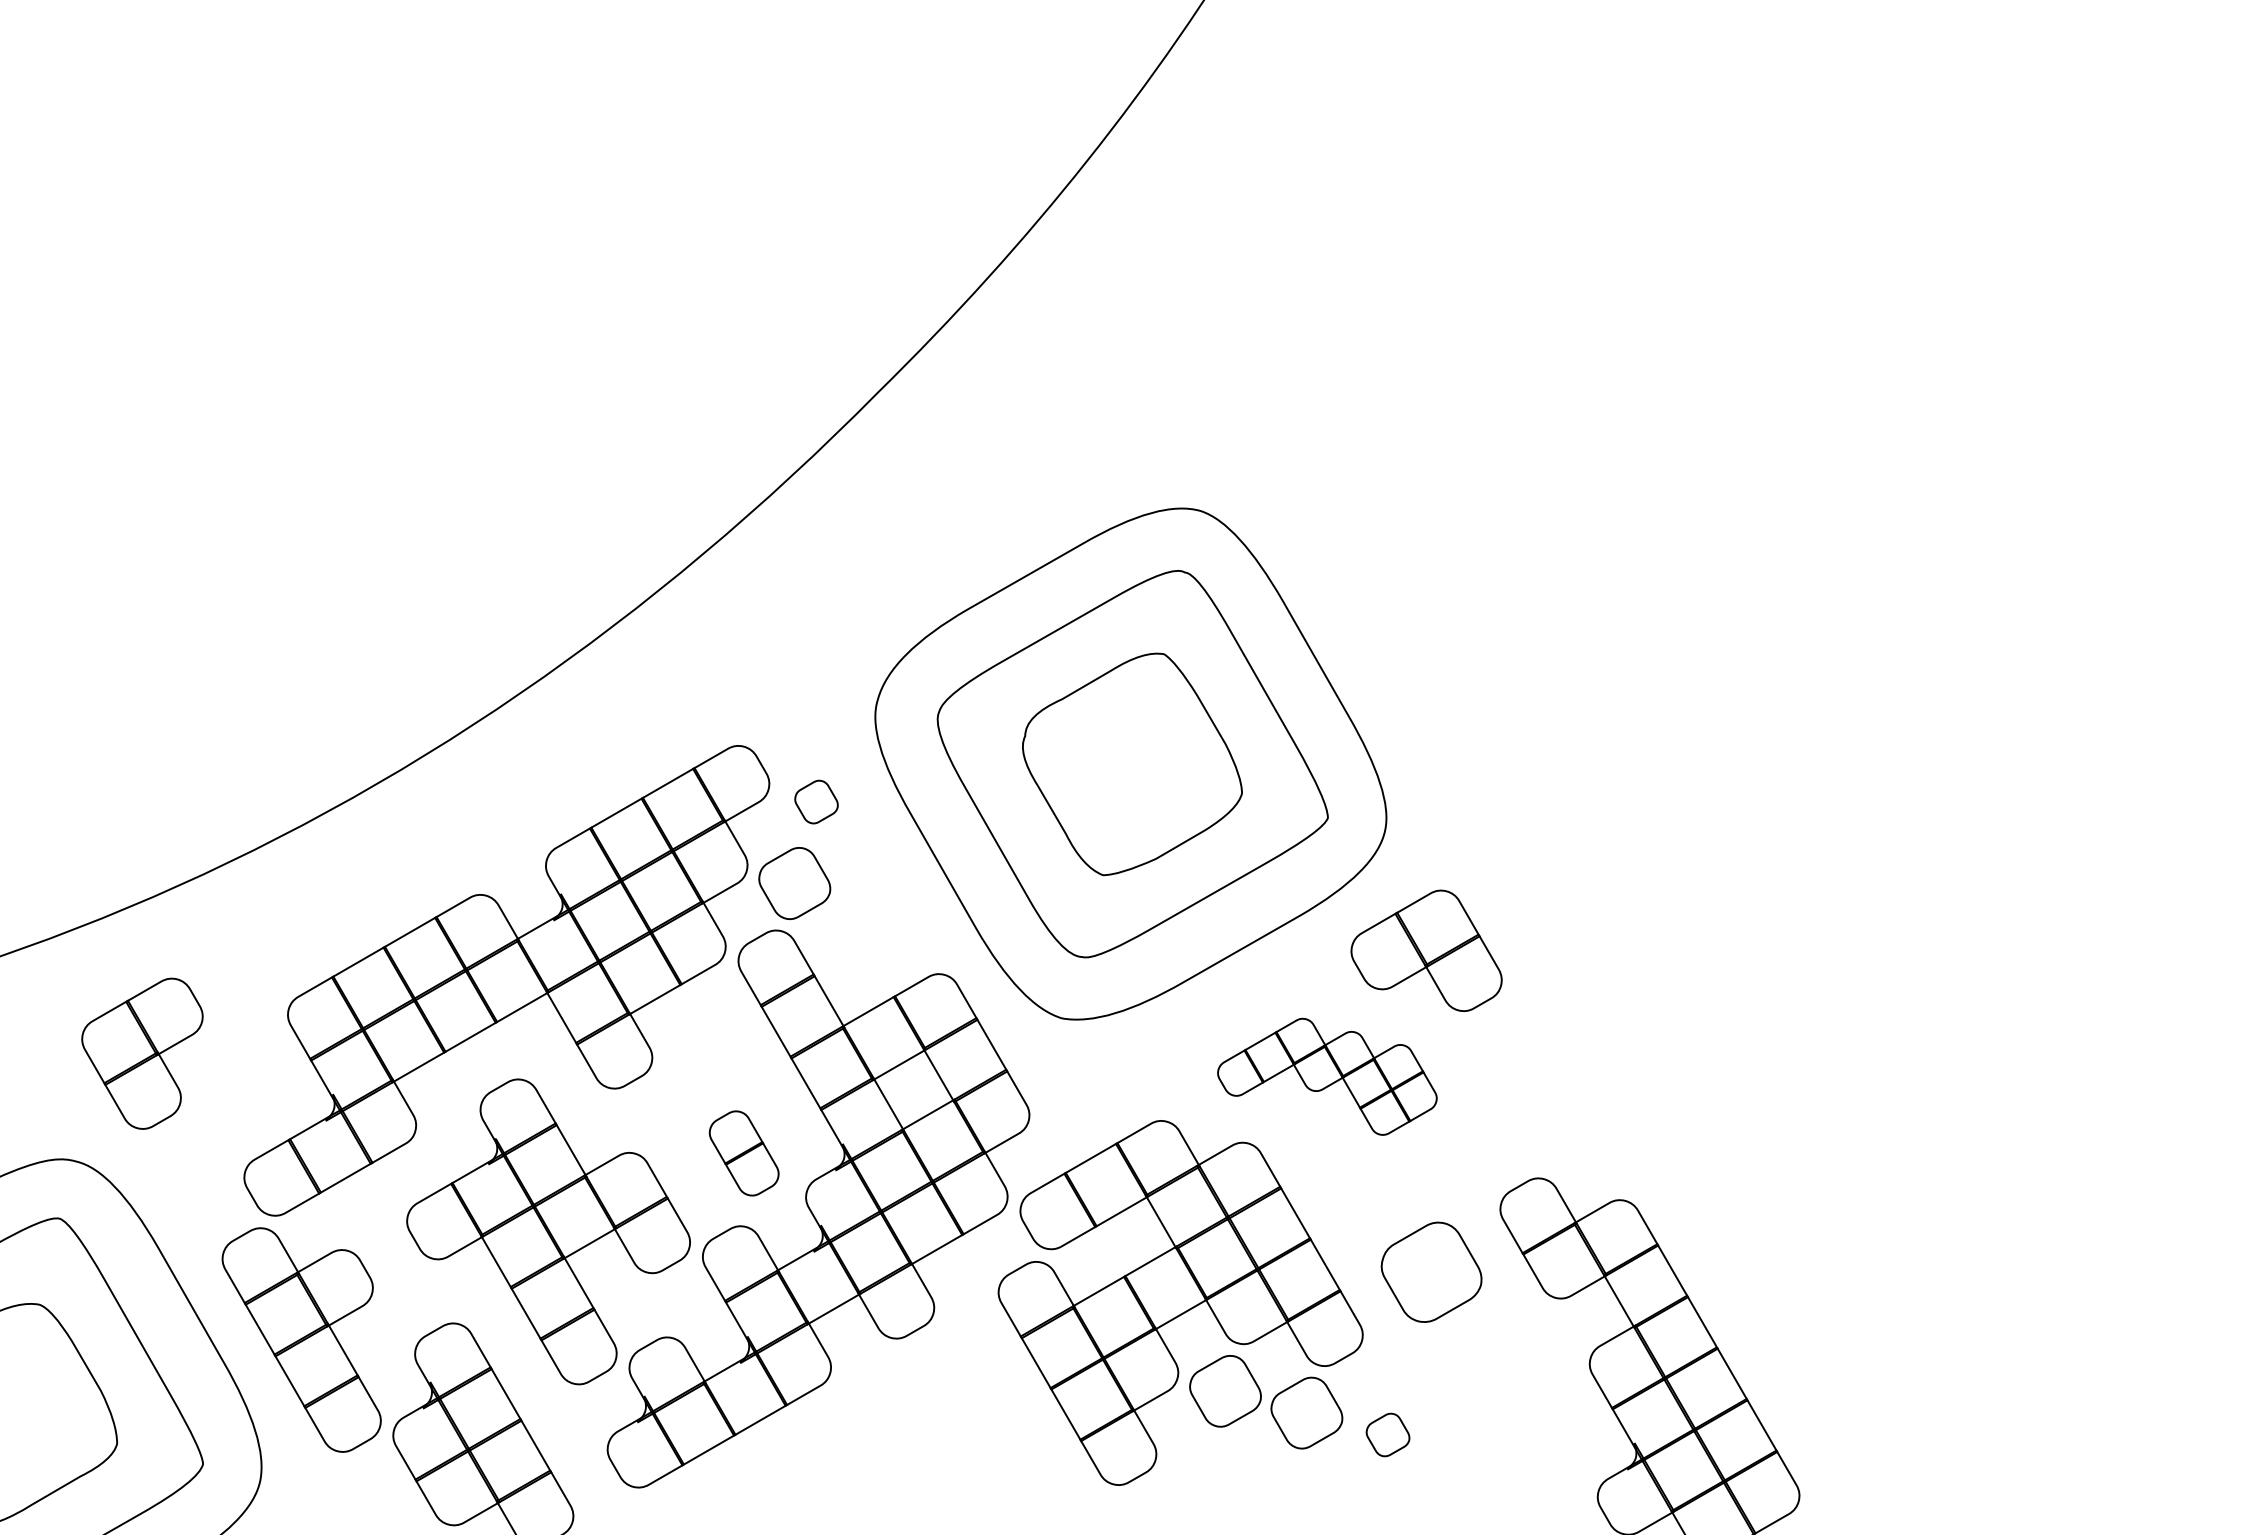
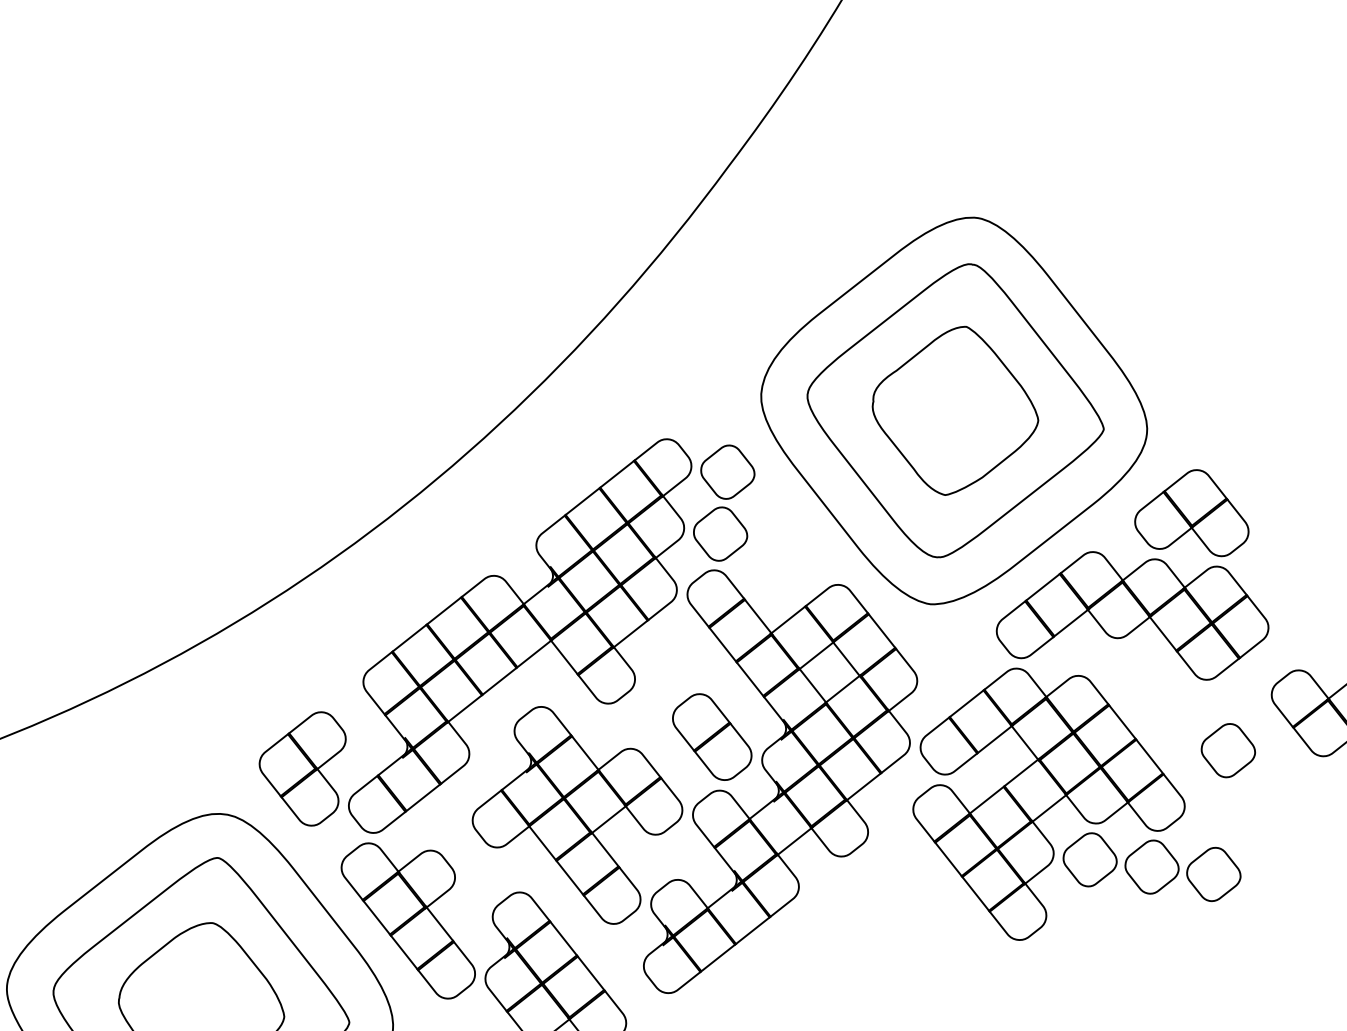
part: (816, 801) -> (727, 471), size x1.67
part: (142, 1053) -> (305, 770), moved
part: (1327, 1076) -> (1131, 618), size x1.67
part: (744, 1153) -> (712, 737), size x1.43
part: (1431, 1271) -> (1228, 750), size x0.71
part: (1387, 1434) -> (1213, 874), size x1.67

